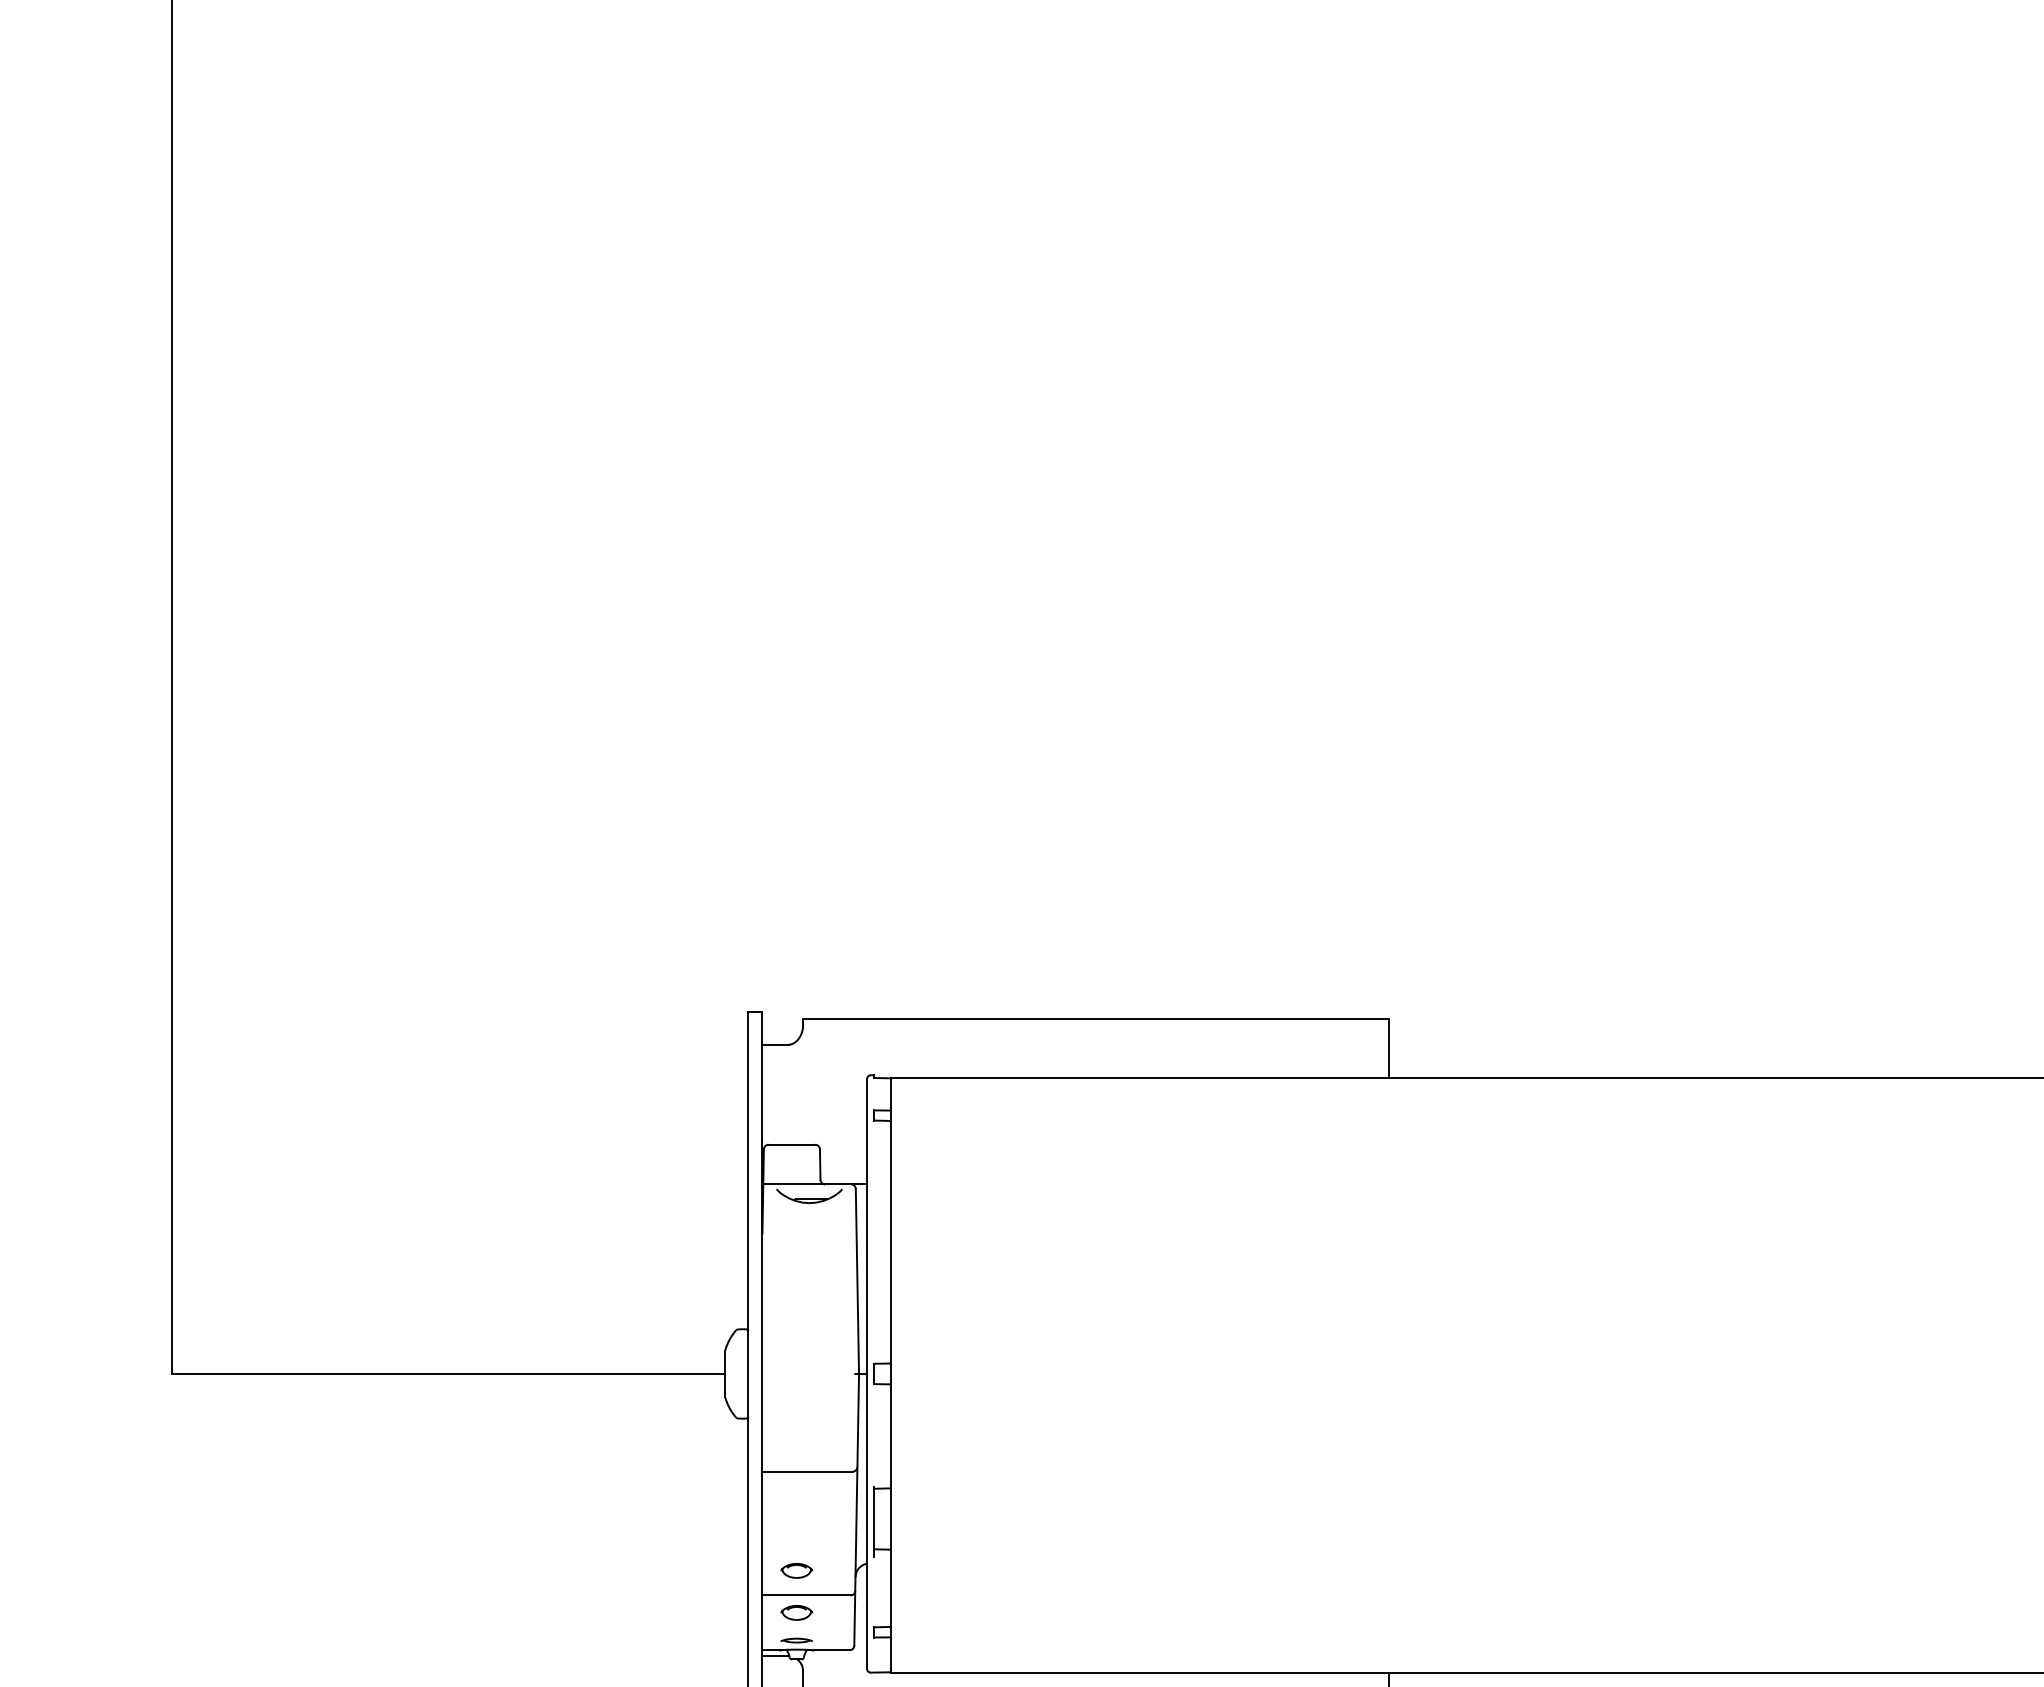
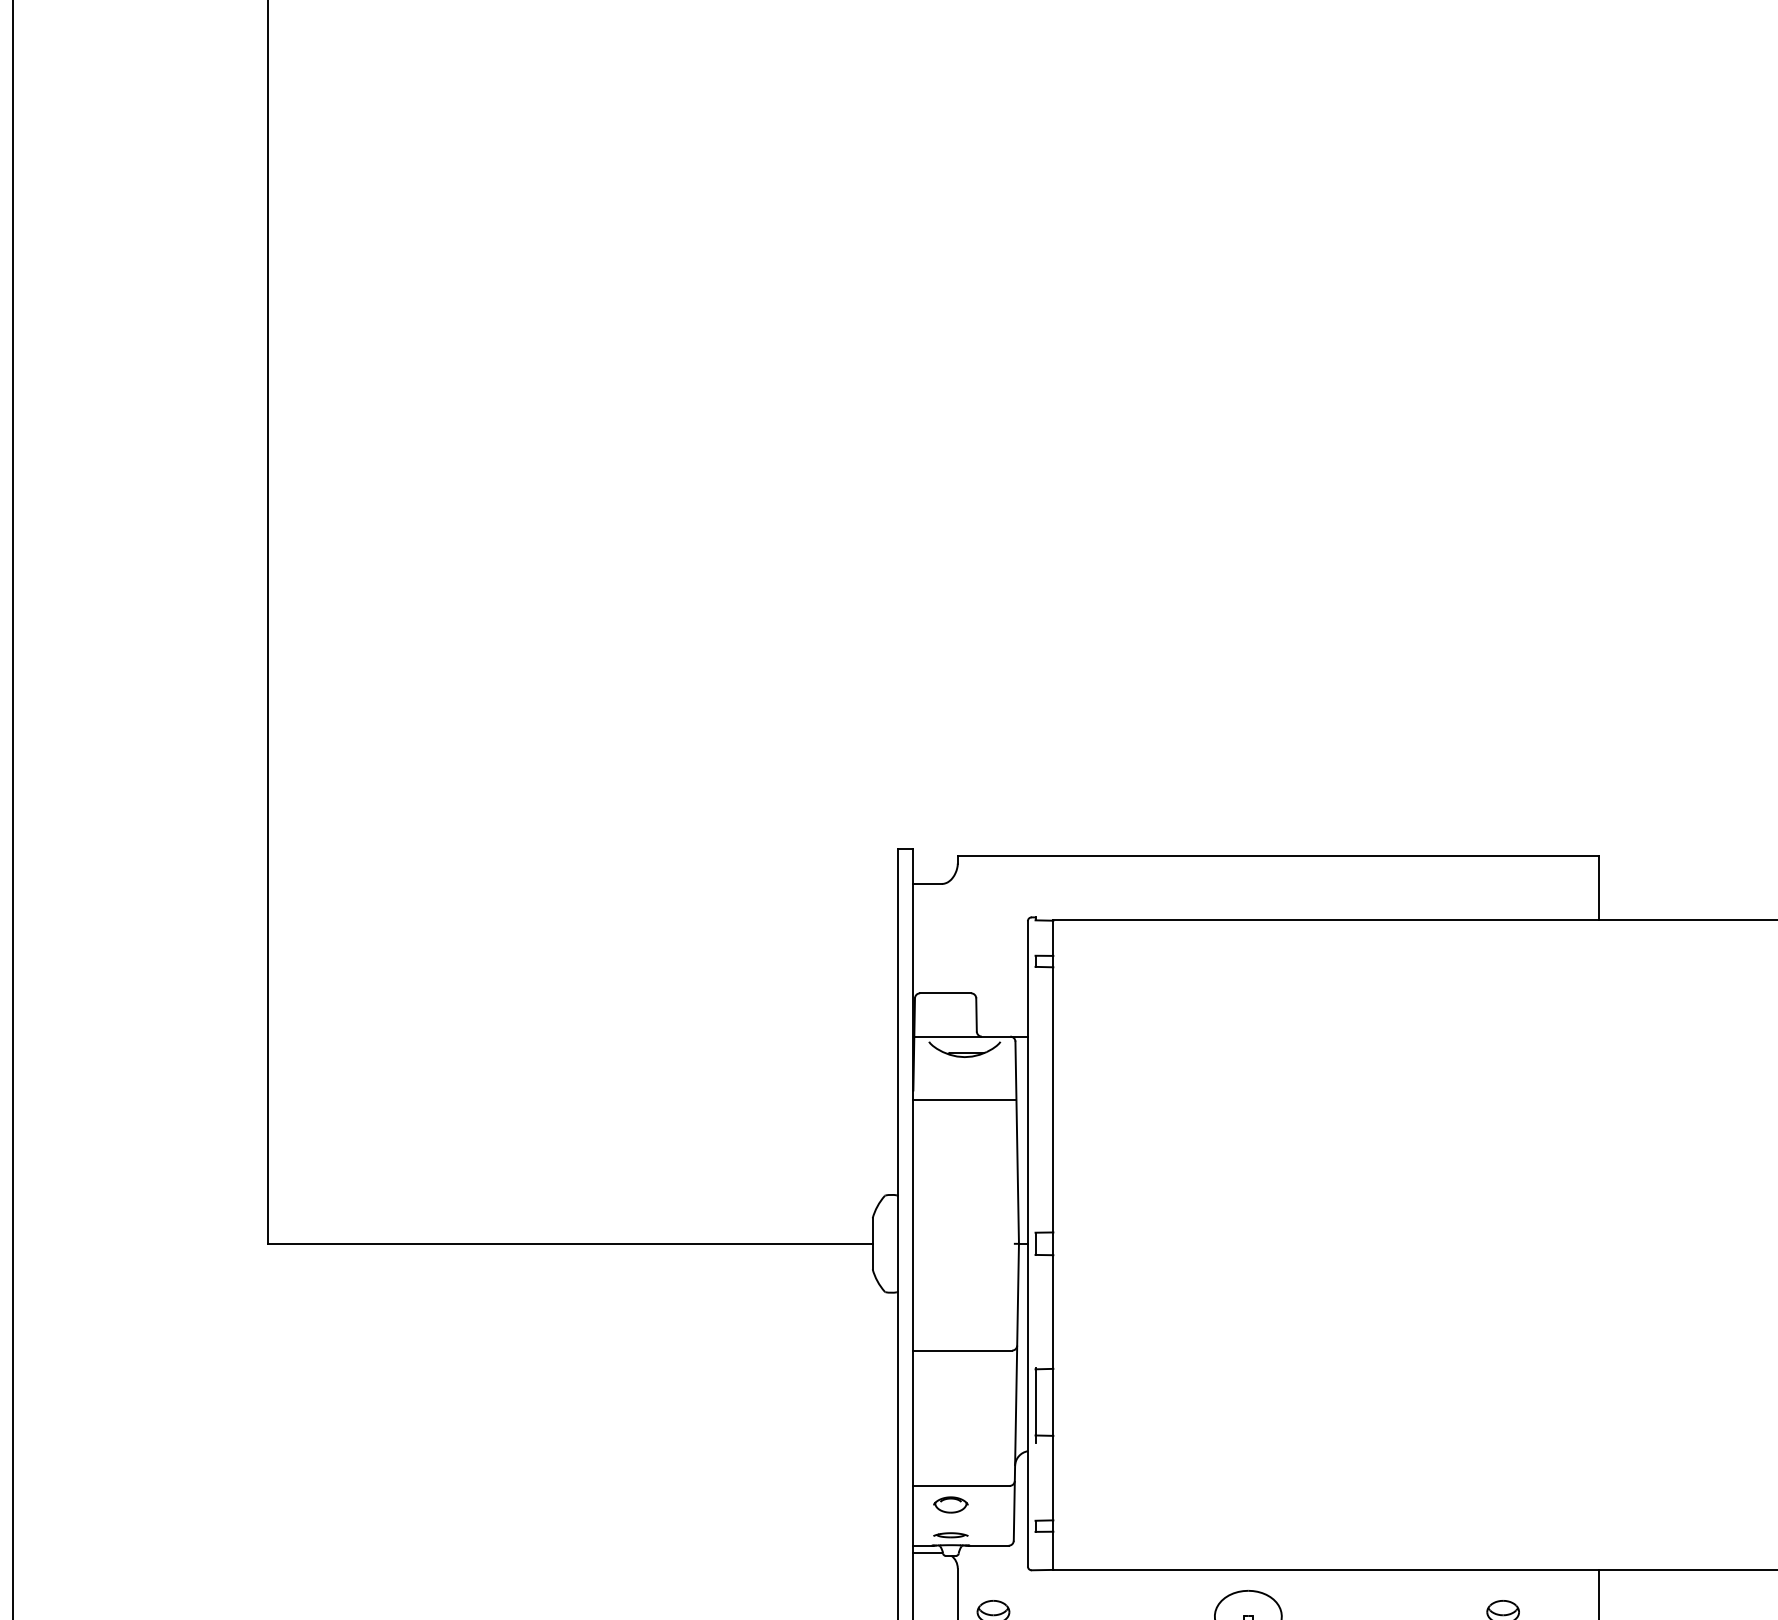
line: (809, 1242) -> (964, 1100), added
part: (796, 1570) -> (950, 1458), removed

